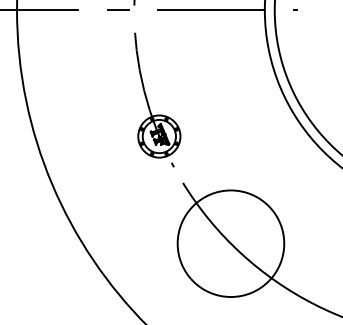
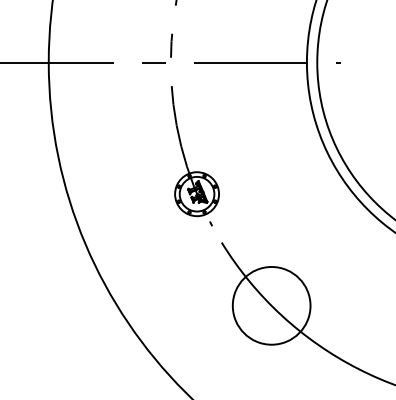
circle: (230, 243) -> (271, 305), size x0.7

